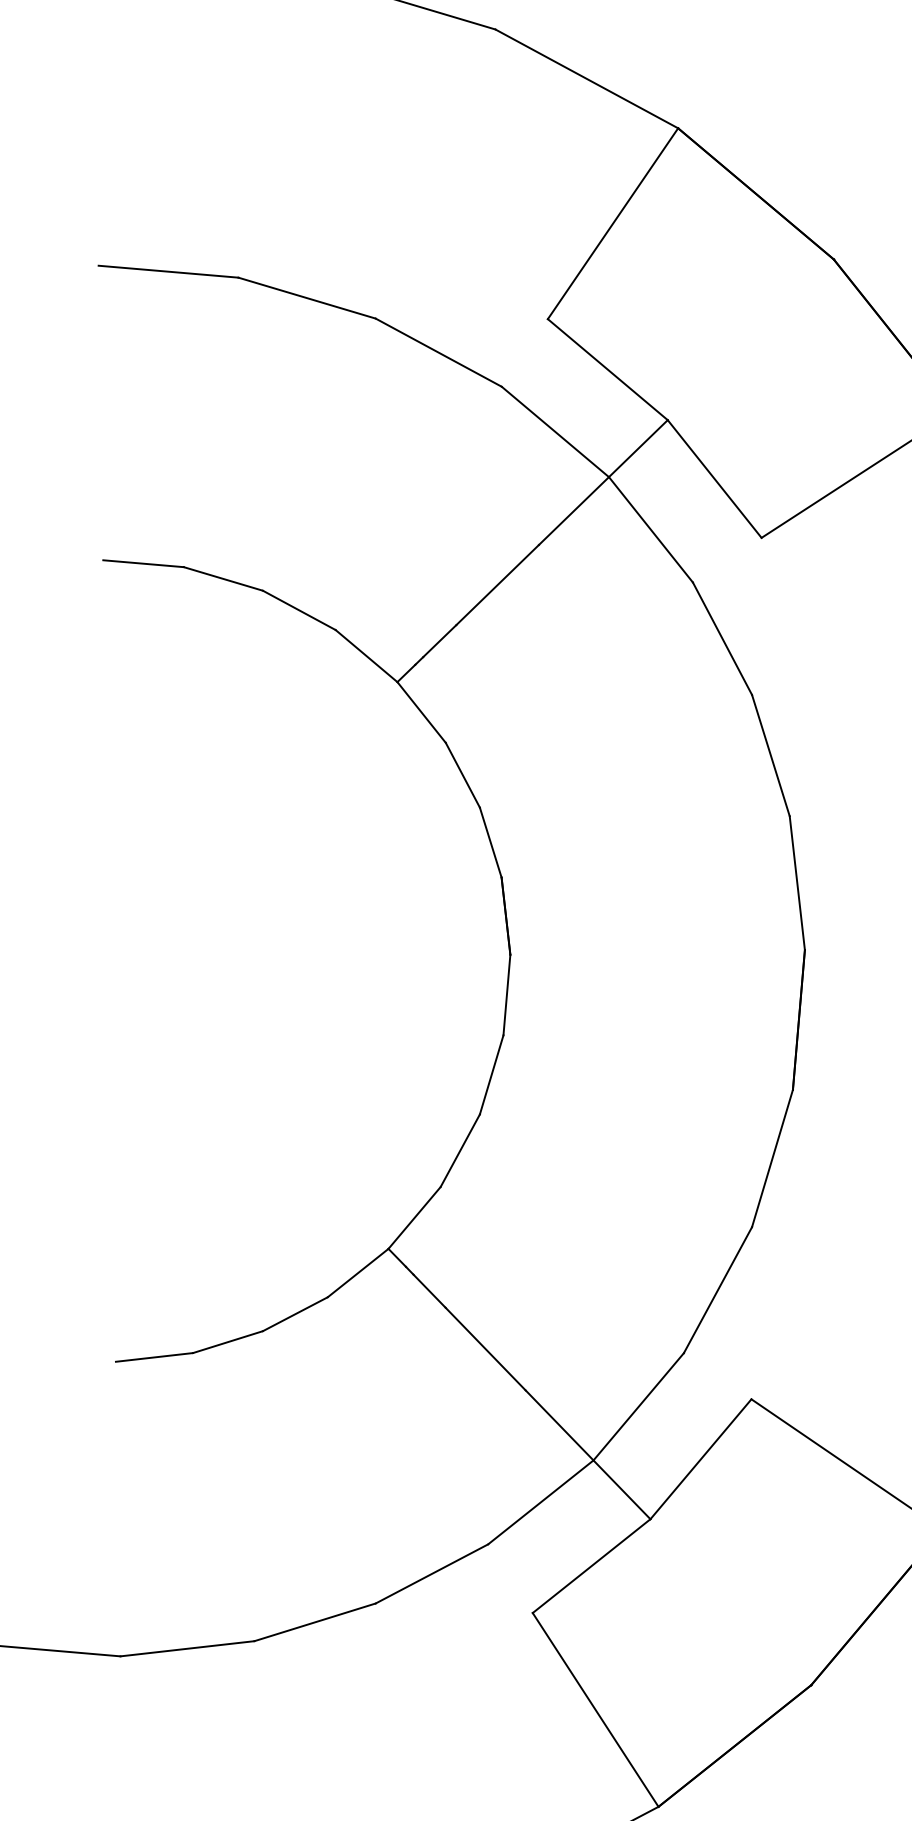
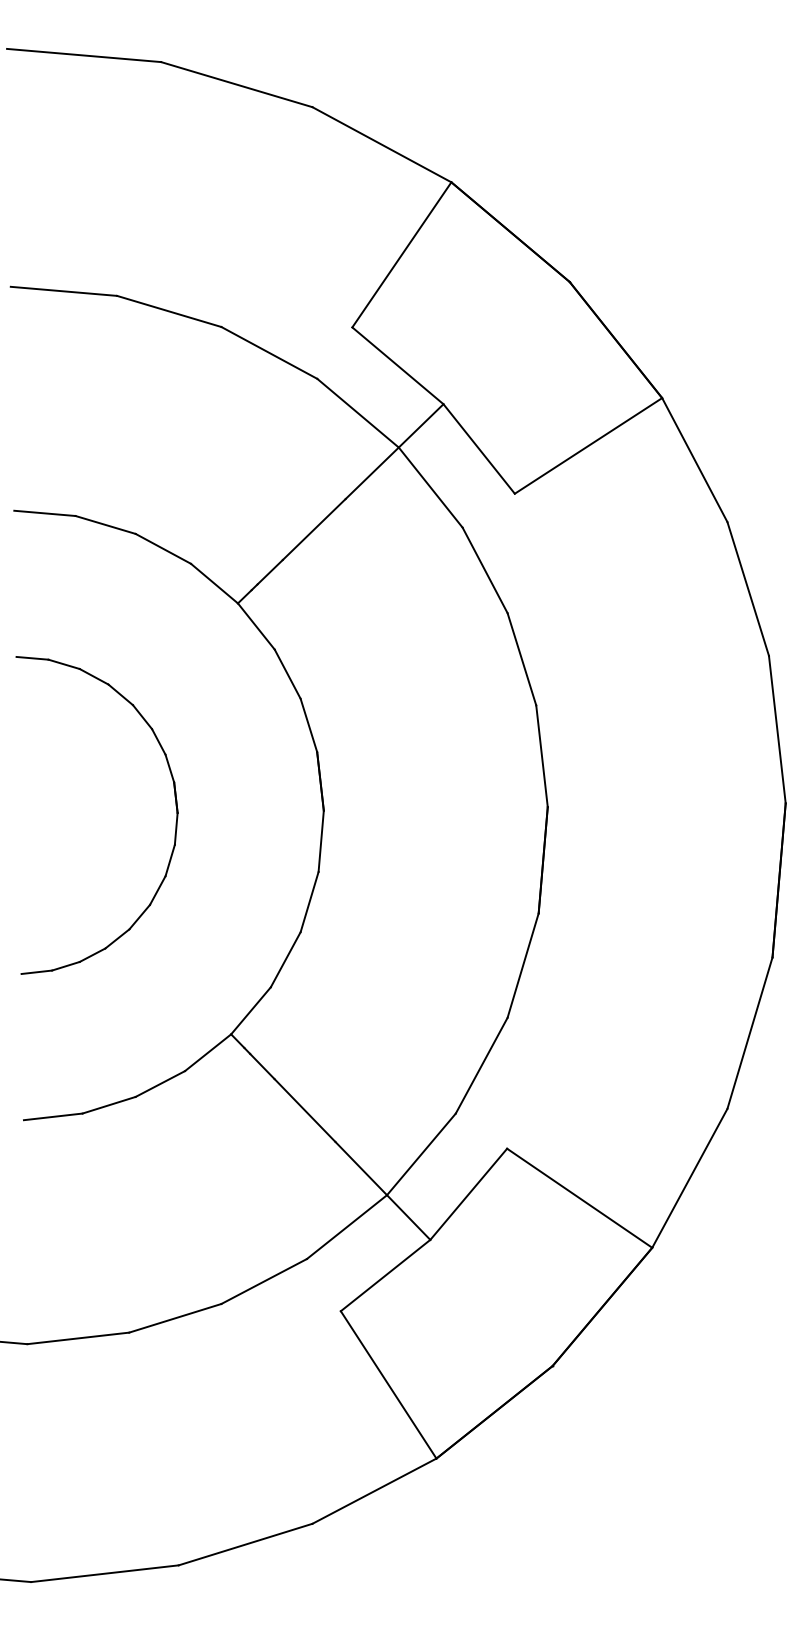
part: (315, 970) -> (175, 822), added

